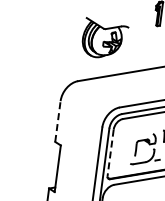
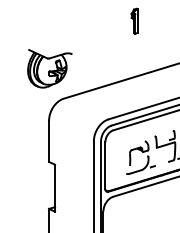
part: (104, 39) -> (49, 68), moved
line: (58, 121) -> (49, 141), dashed -> solid
line: (110, 153) -> (105, 166), dashed -> solid

